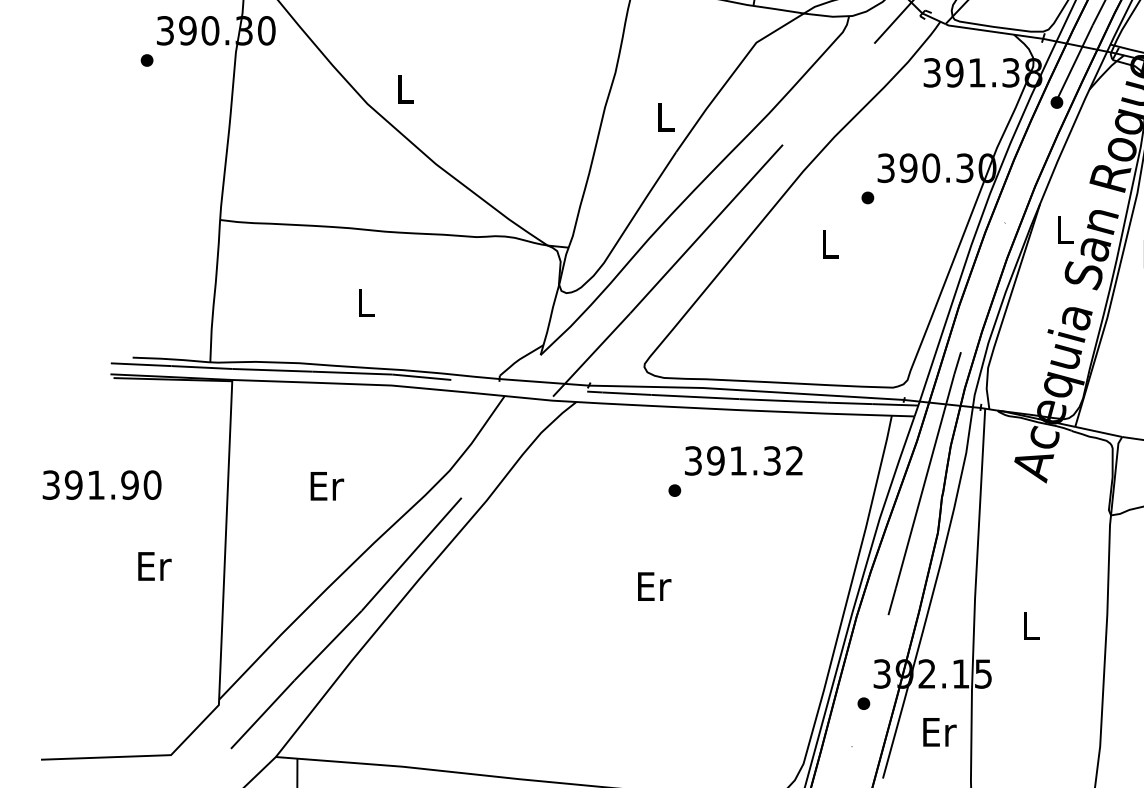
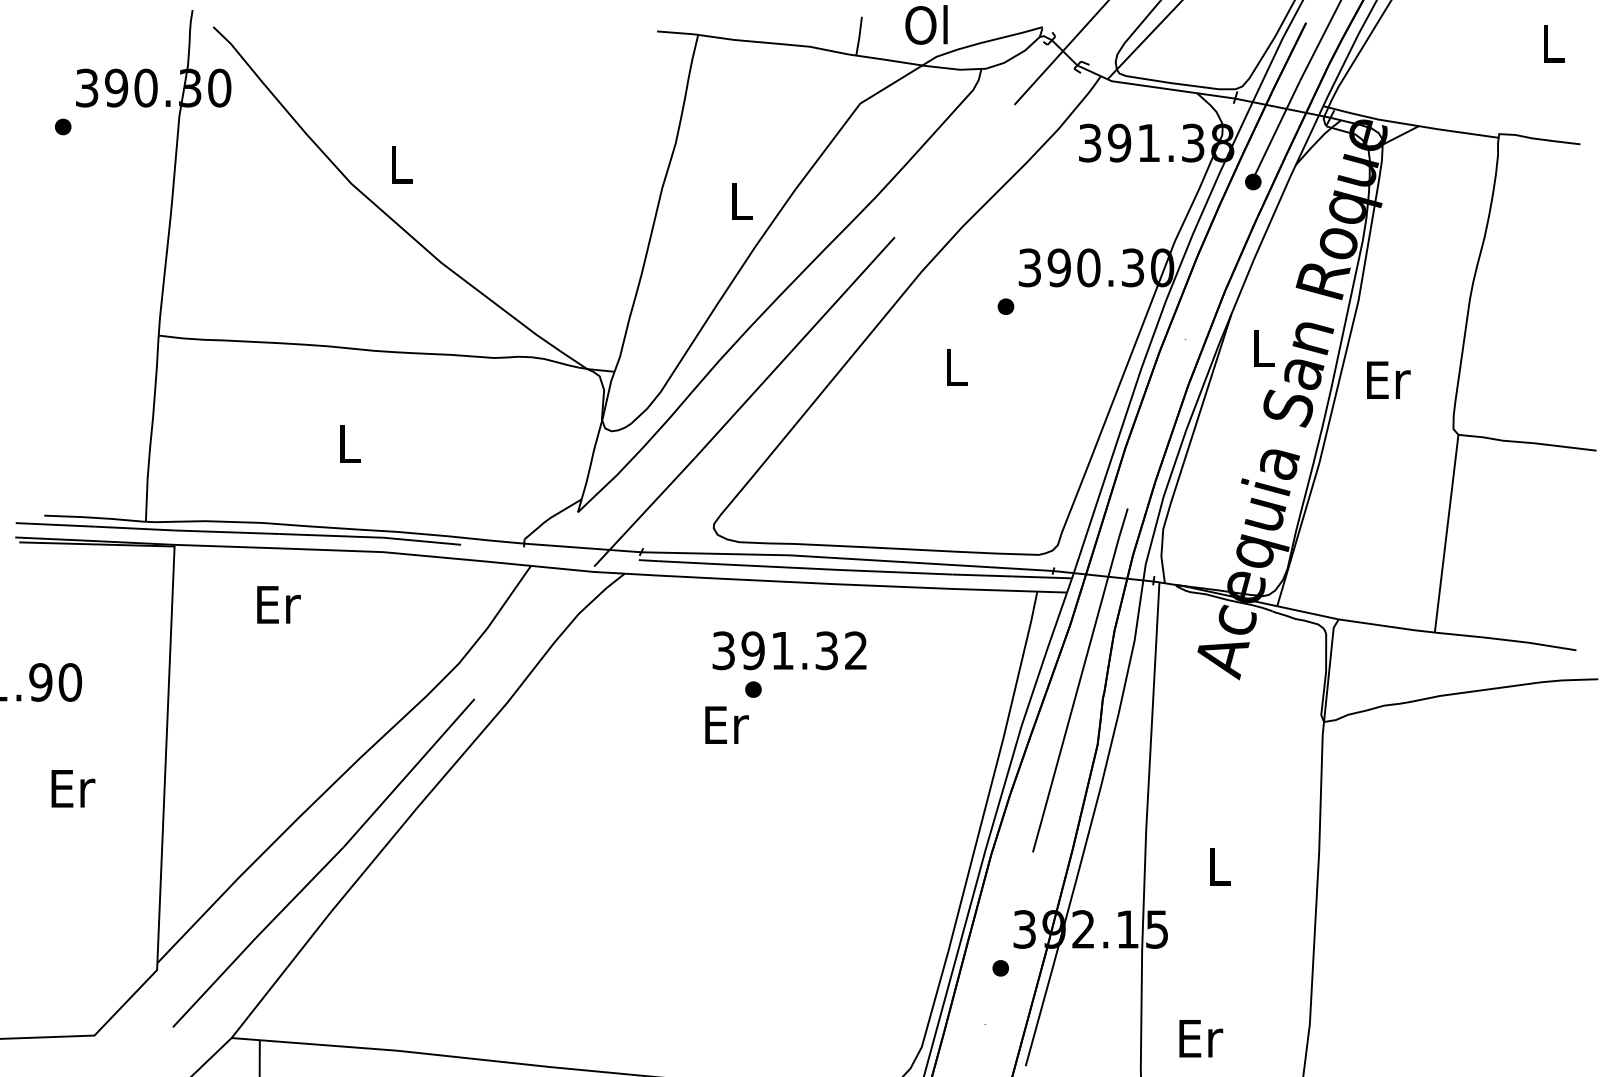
text: (743, 460) -> (789, 650), moved
text: (327, 485) -> (278, 604), moved
text: (654, 586) -> (726, 724), moved
text: (940, 732) -> (1201, 1038), moved

